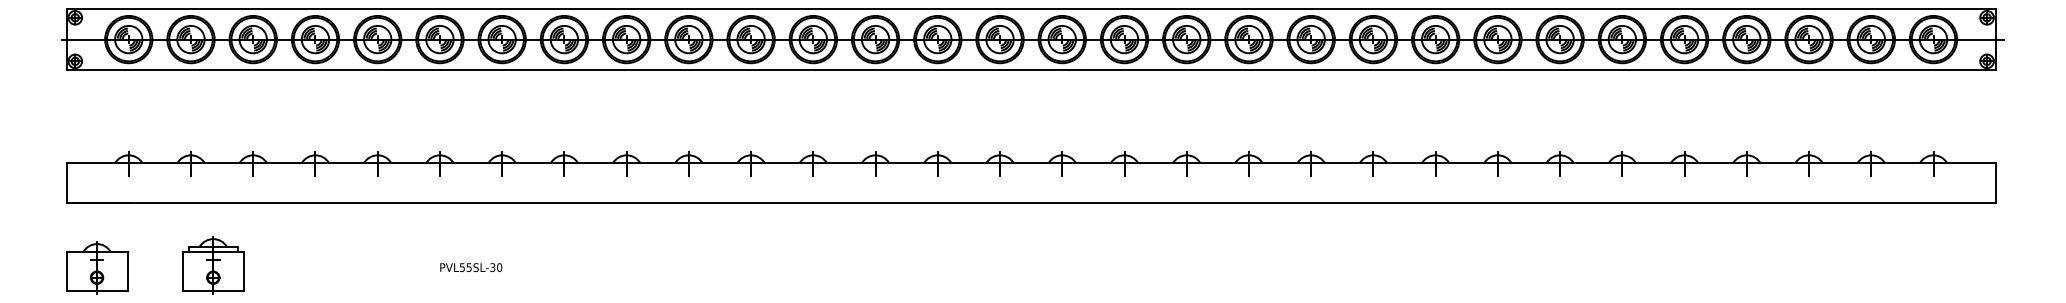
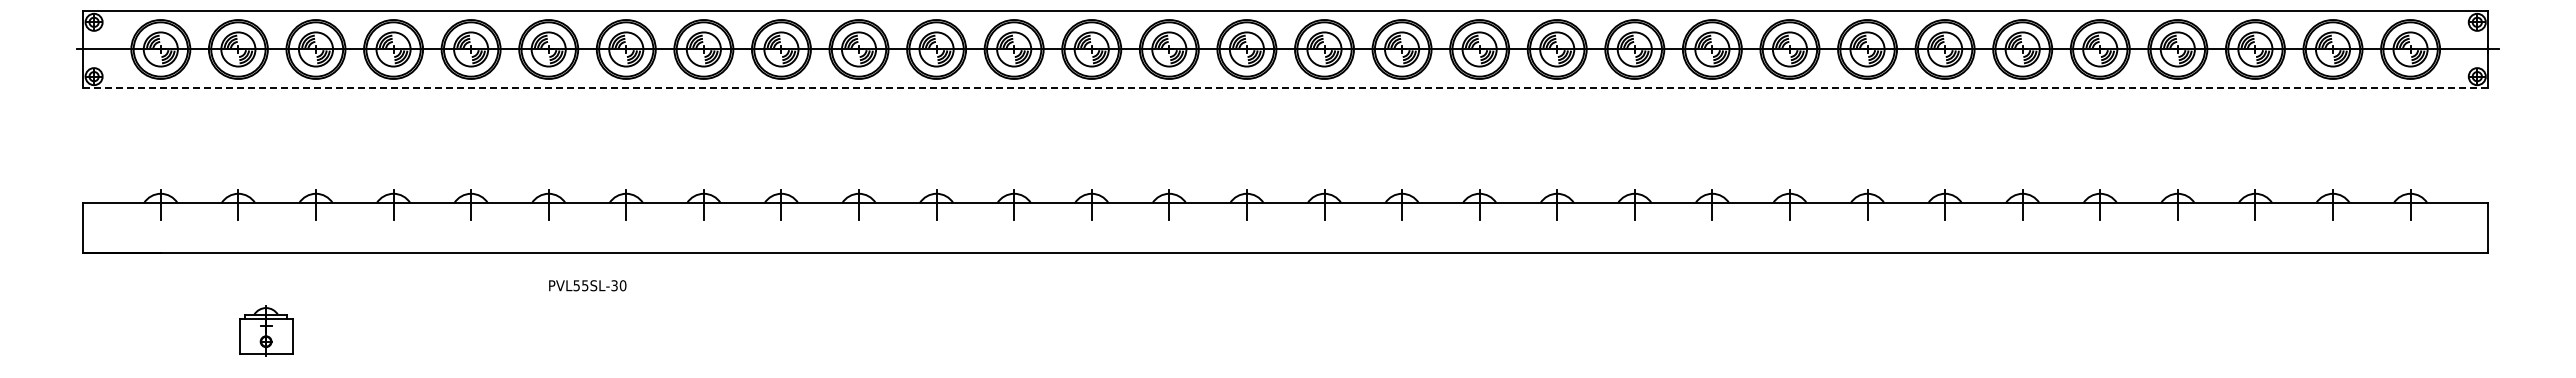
line: (1031, 70) -> (1286, 87), solid -> dashed
part: (212, 265) -> (265, 330), size x0.7
part: (96, 267) -> (120, 333), removed
text: (471, 267) -> (587, 285), moved

